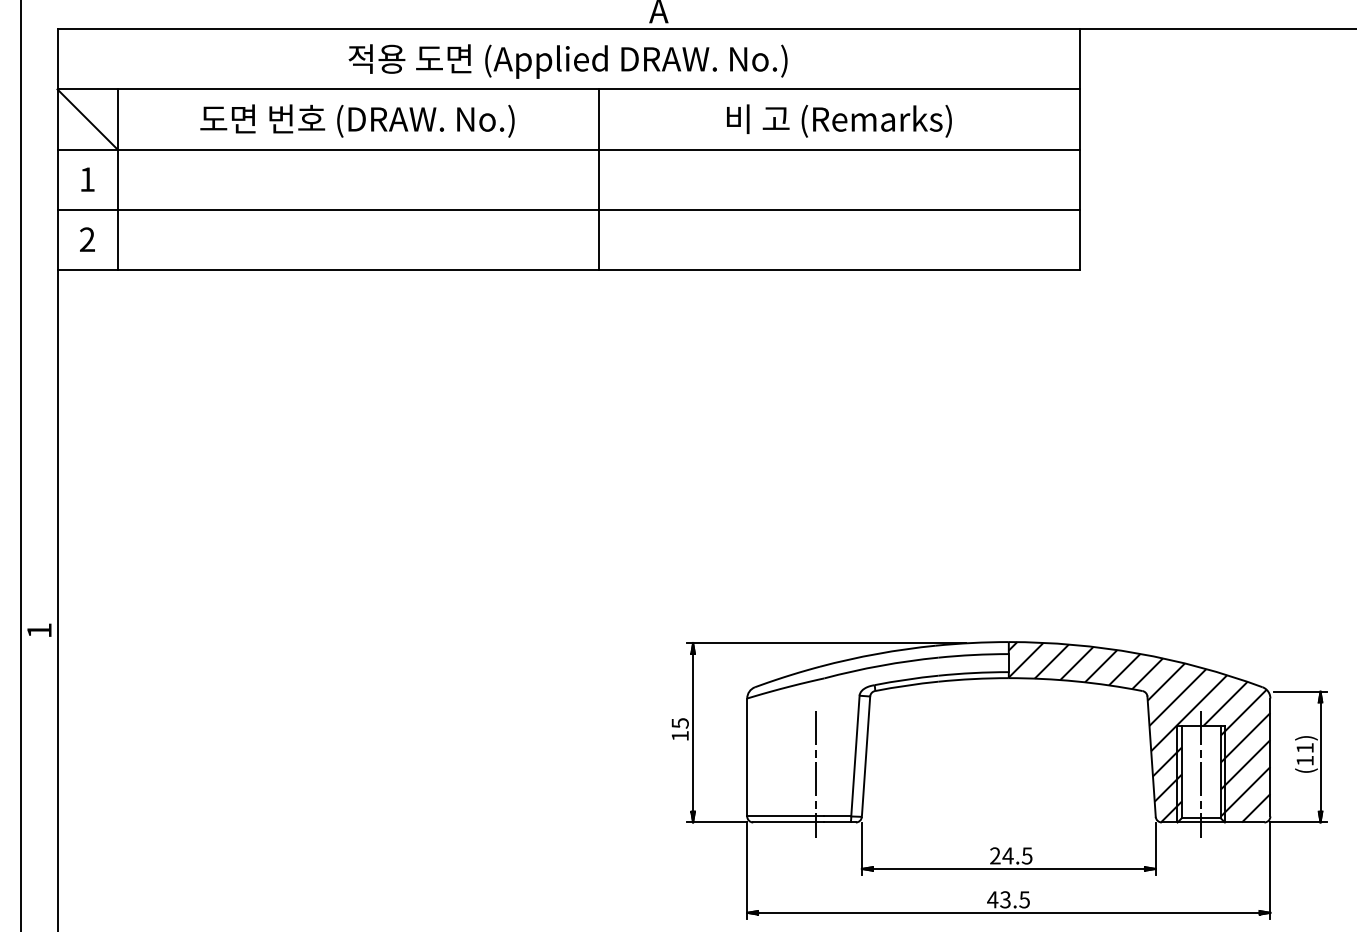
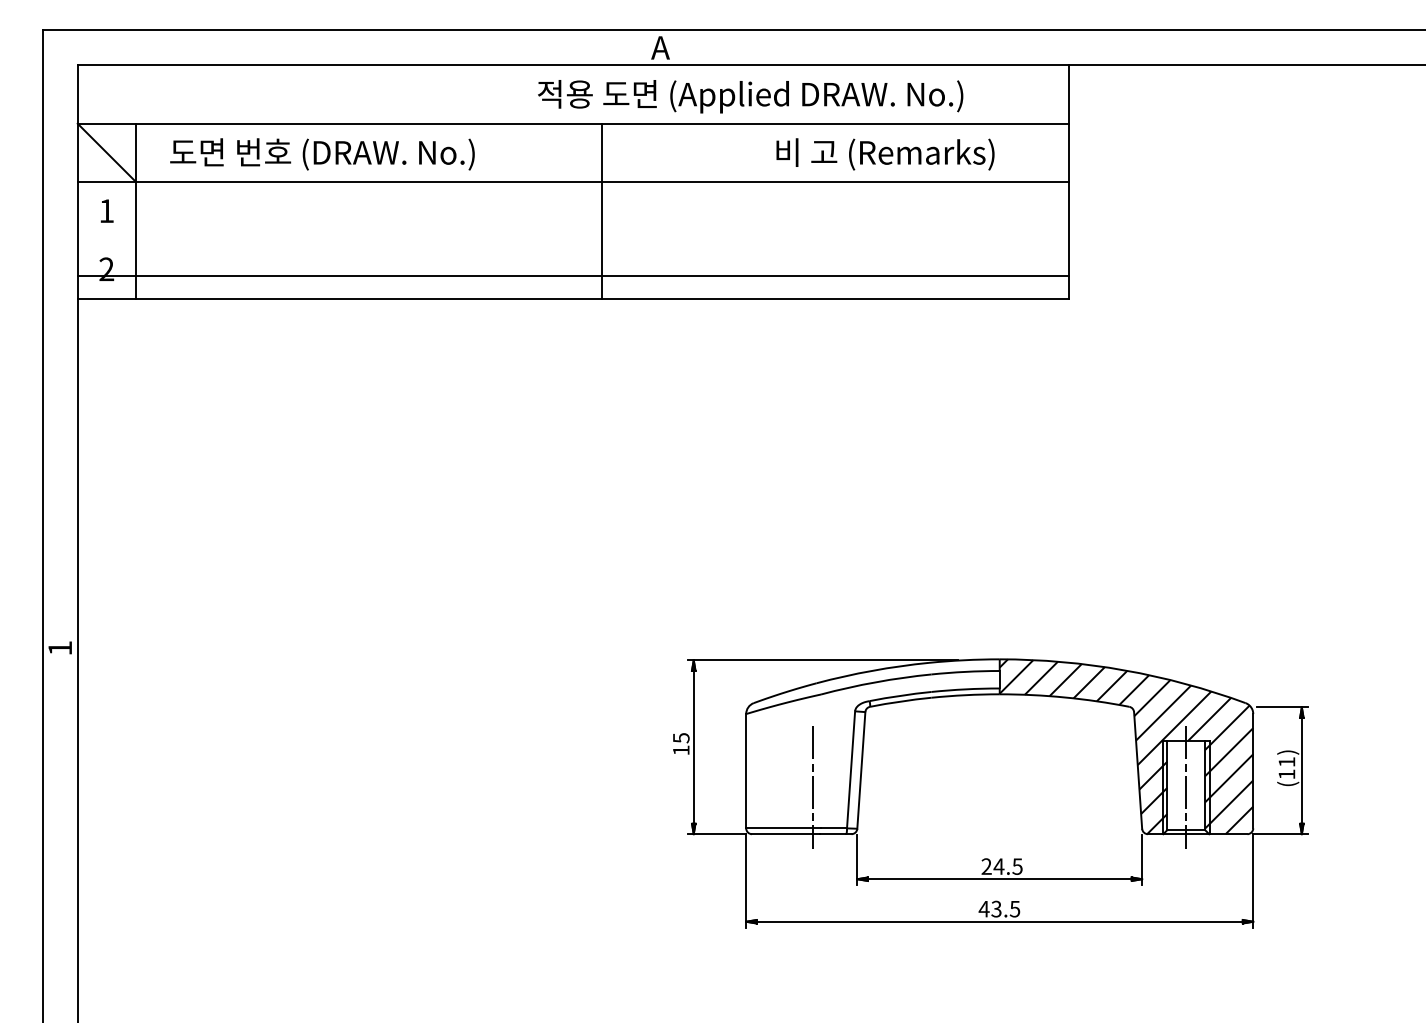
text: (568, 61) -> (750, 96), moved
text: (357, 121) -> (322, 154), moved
text: (839, 121) -> (885, 154), moved
line: (568, 209) -> (572, 276), moved

